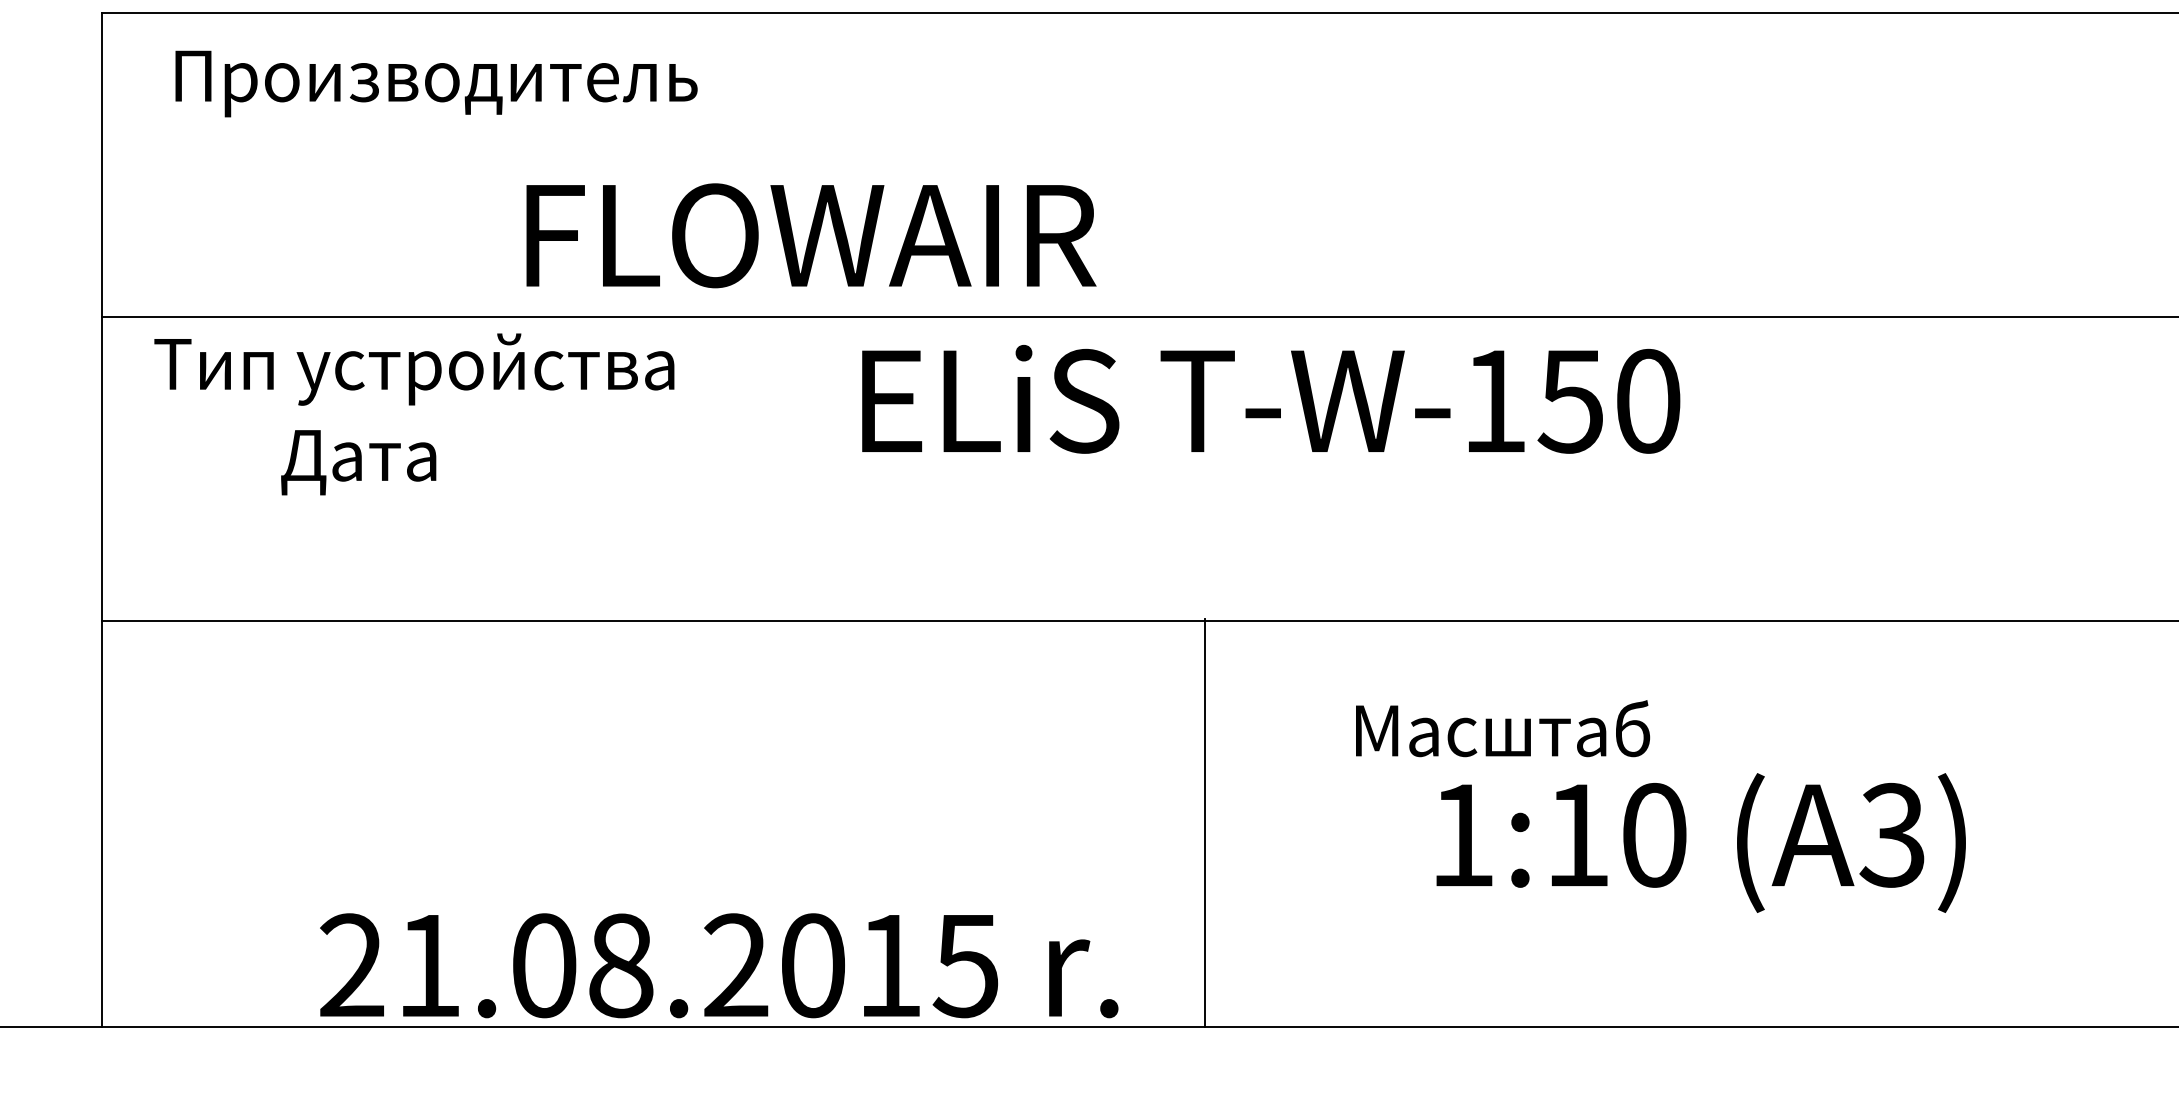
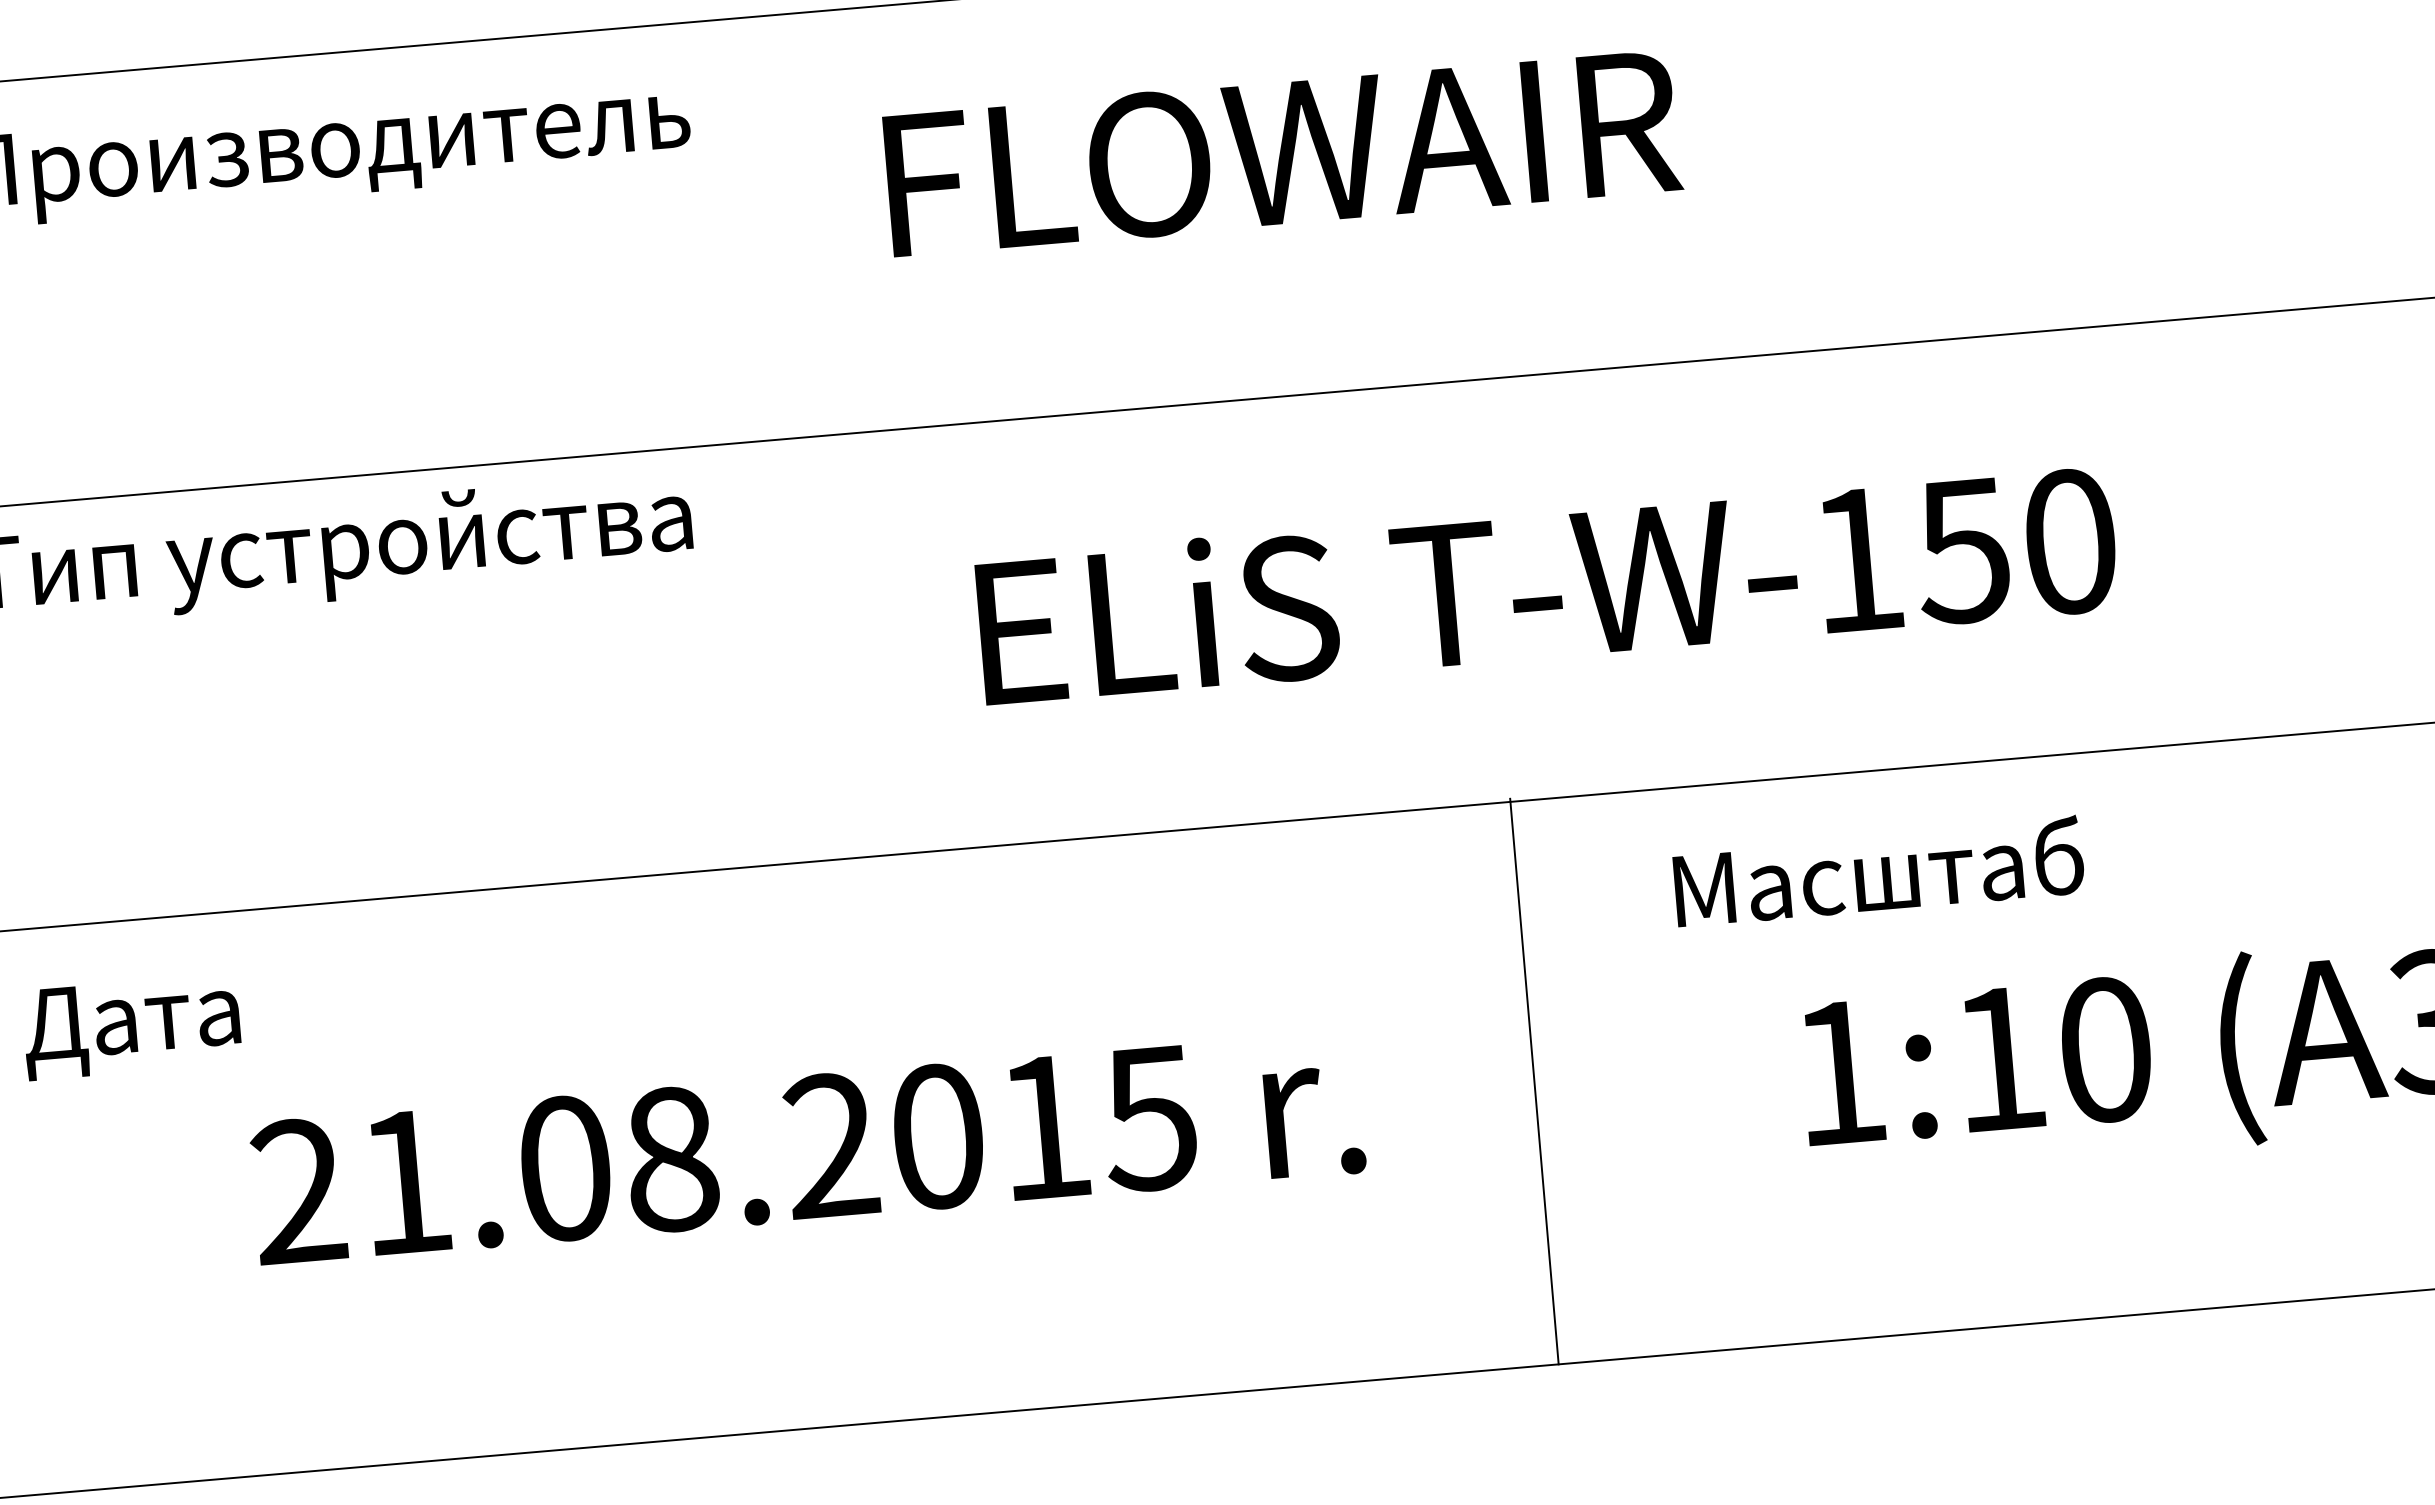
text: (811, 235) -> (1283, 152), moved
text: (1271, 399) -> (1547, 584), moved
text: (358, 462) -> (131, 1026), moved
text: (1503, 728) -> (1879, 871), moved
line: (1204, 822) -> (1534, 1081), moved
text: (719, 965) -> (808, 1147), moved

